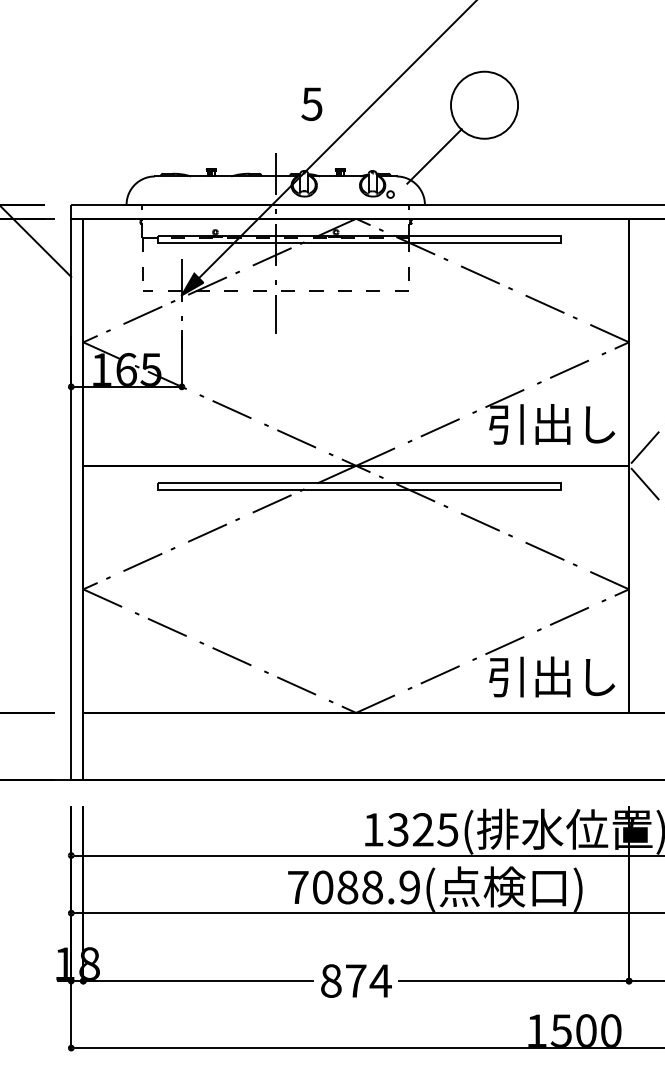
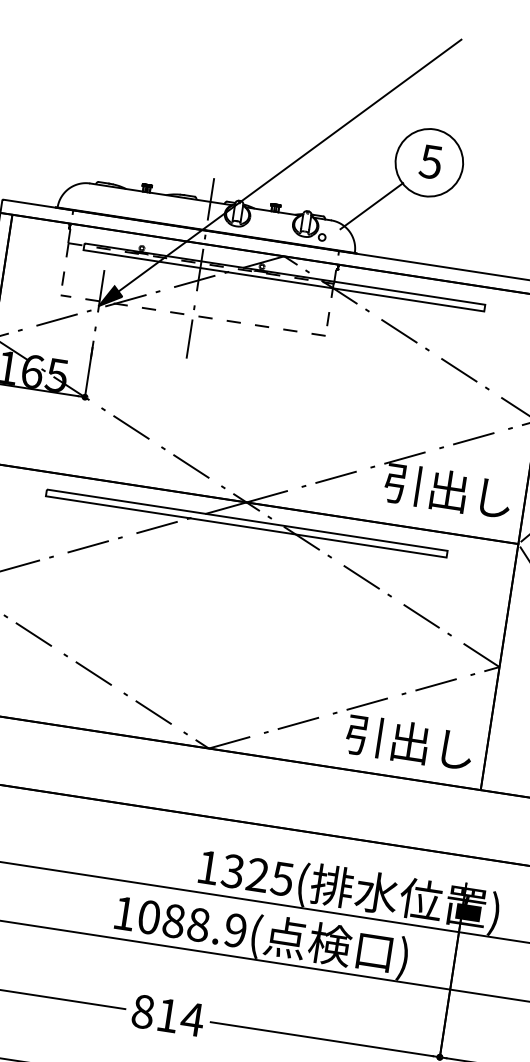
text: (311, 104) -> (430, 162), moved
text: (298, 887) -> (124, 913), 7088.9( -> 1088.9(
text: (356, 980) -> (168, 1015), 874 -> 814

